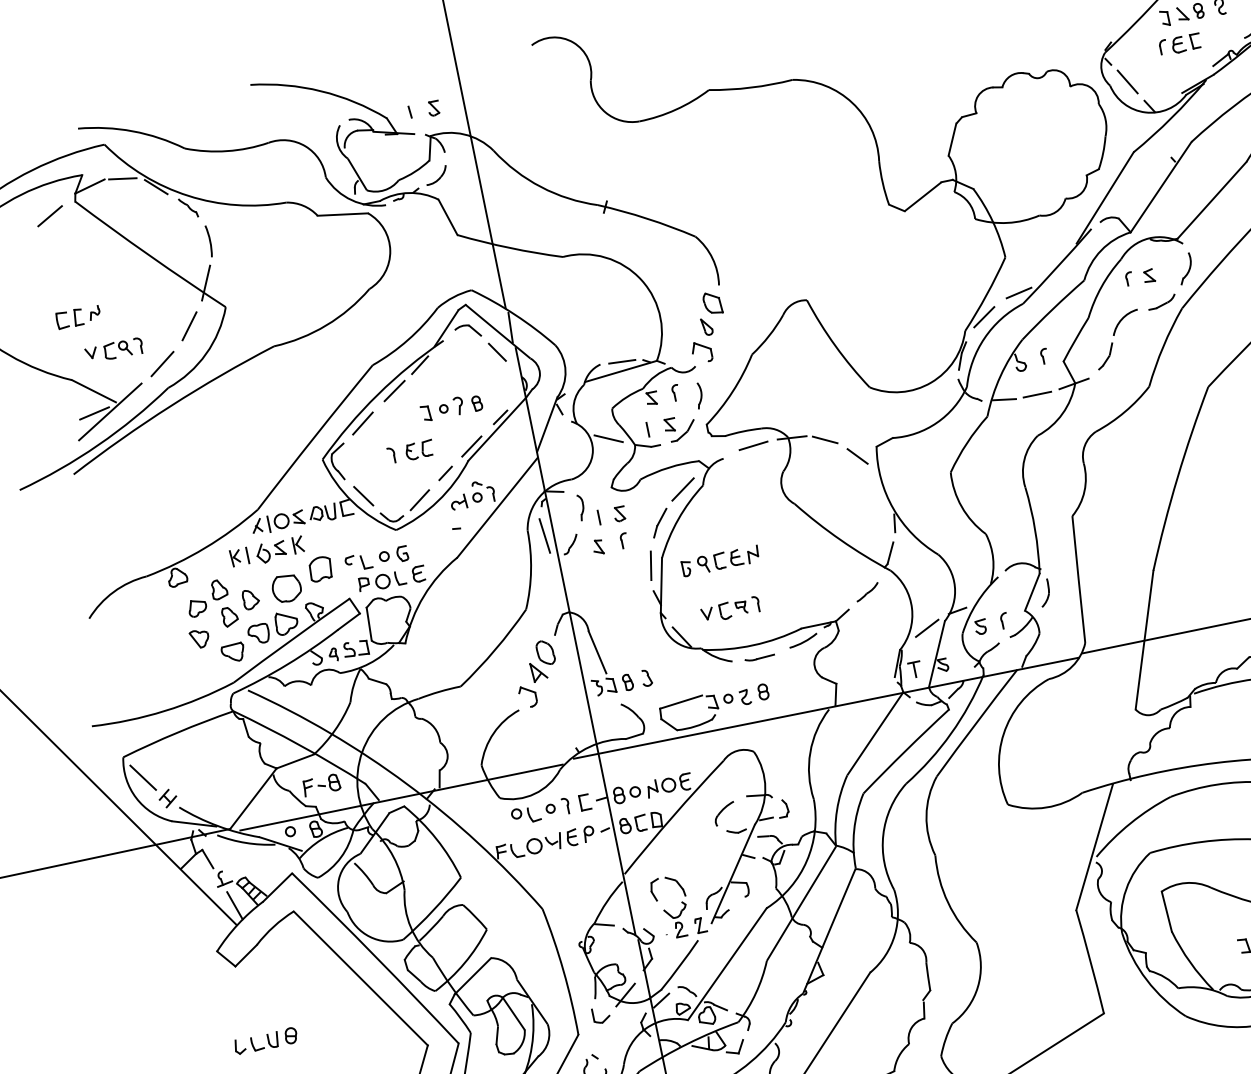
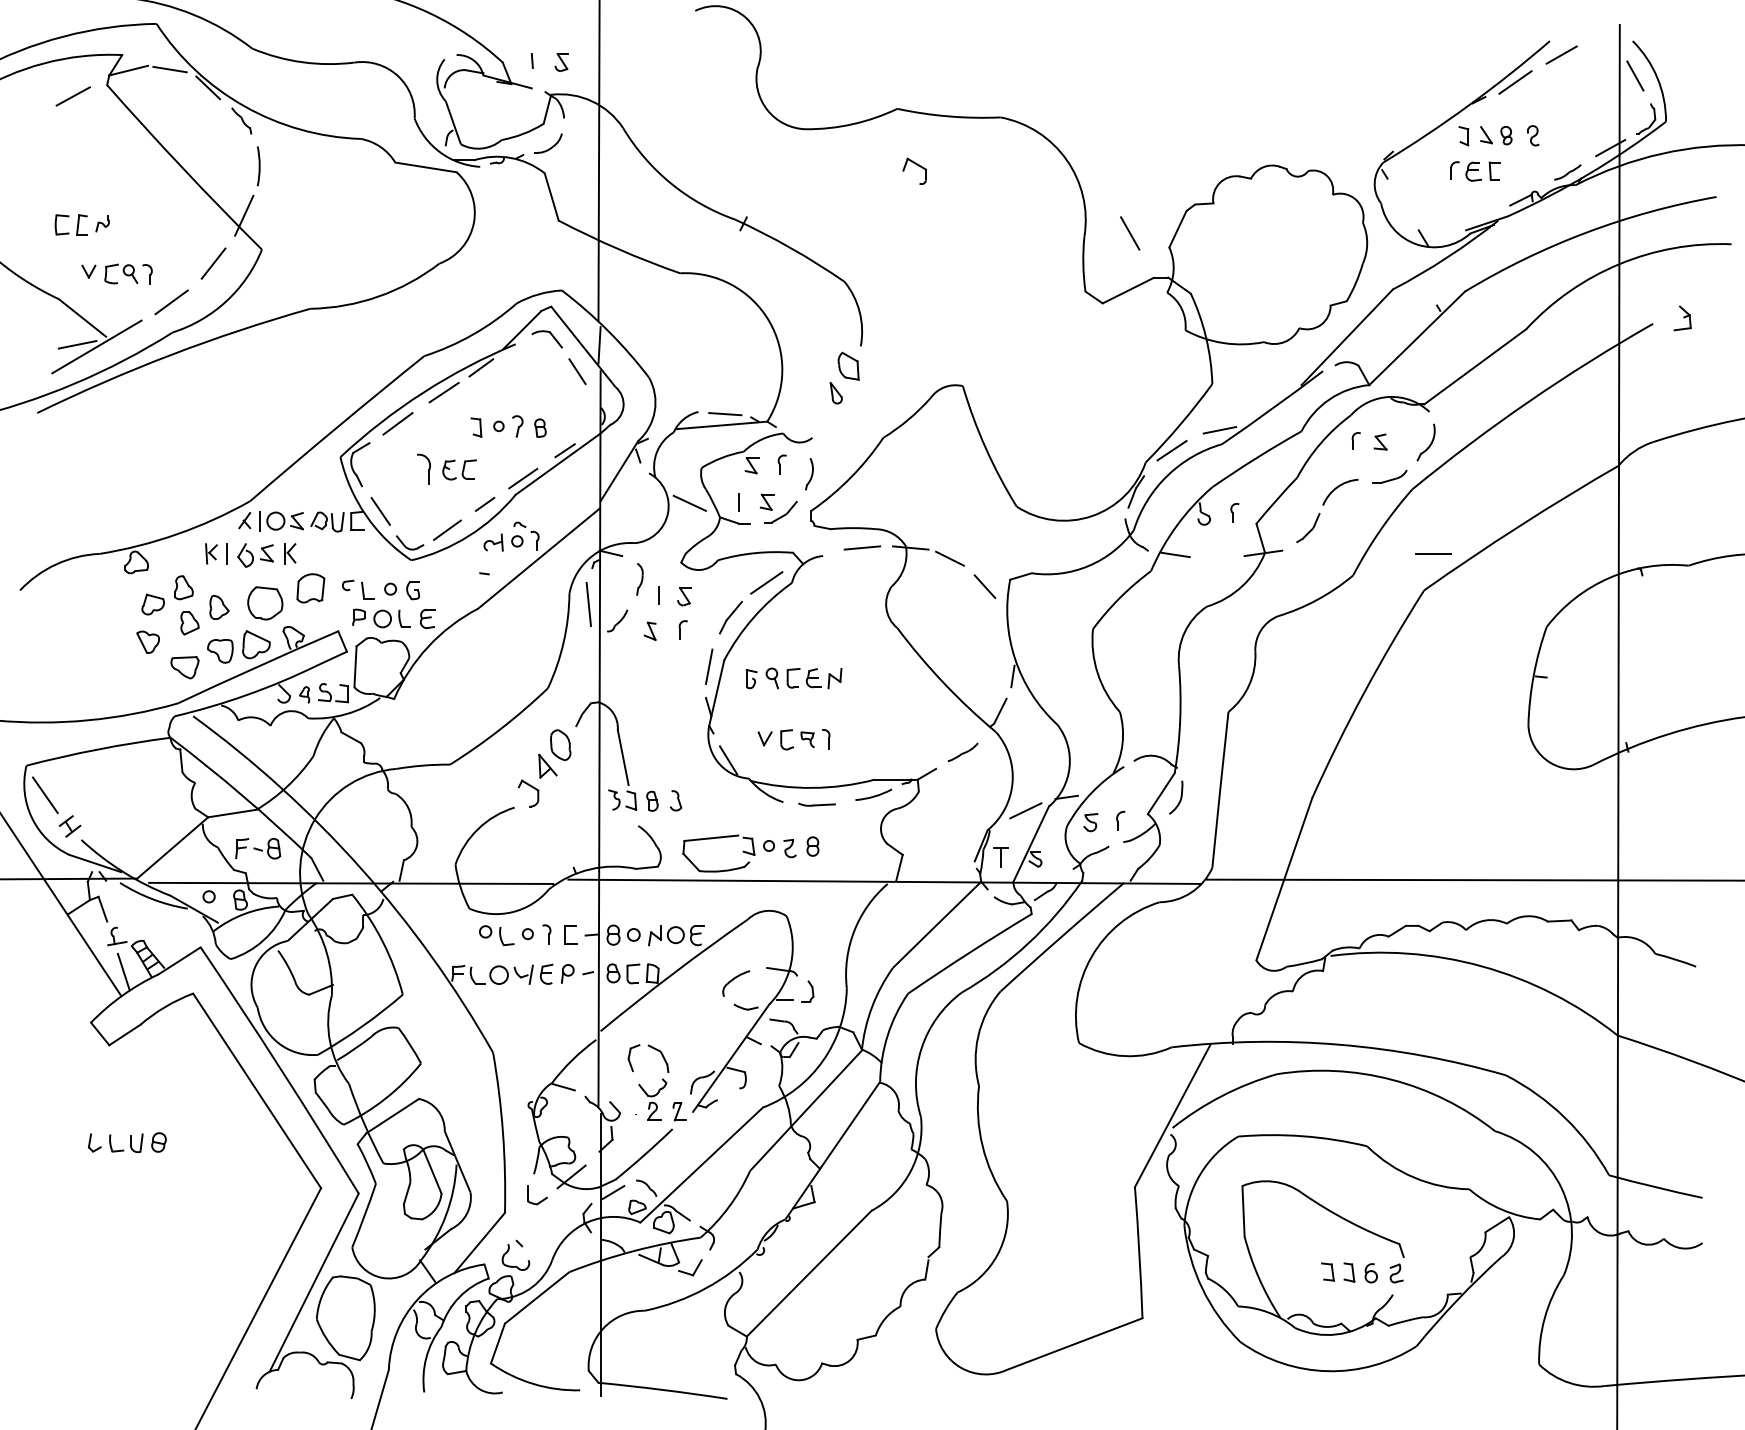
line: (1127, 81) -> (1130, 233), moved
part: (701, 351) -> (914, 170), moved
line: (1037, 394) -> (1433, 553), moved
part: (391, 455) -> (424, 469), size x1.6

